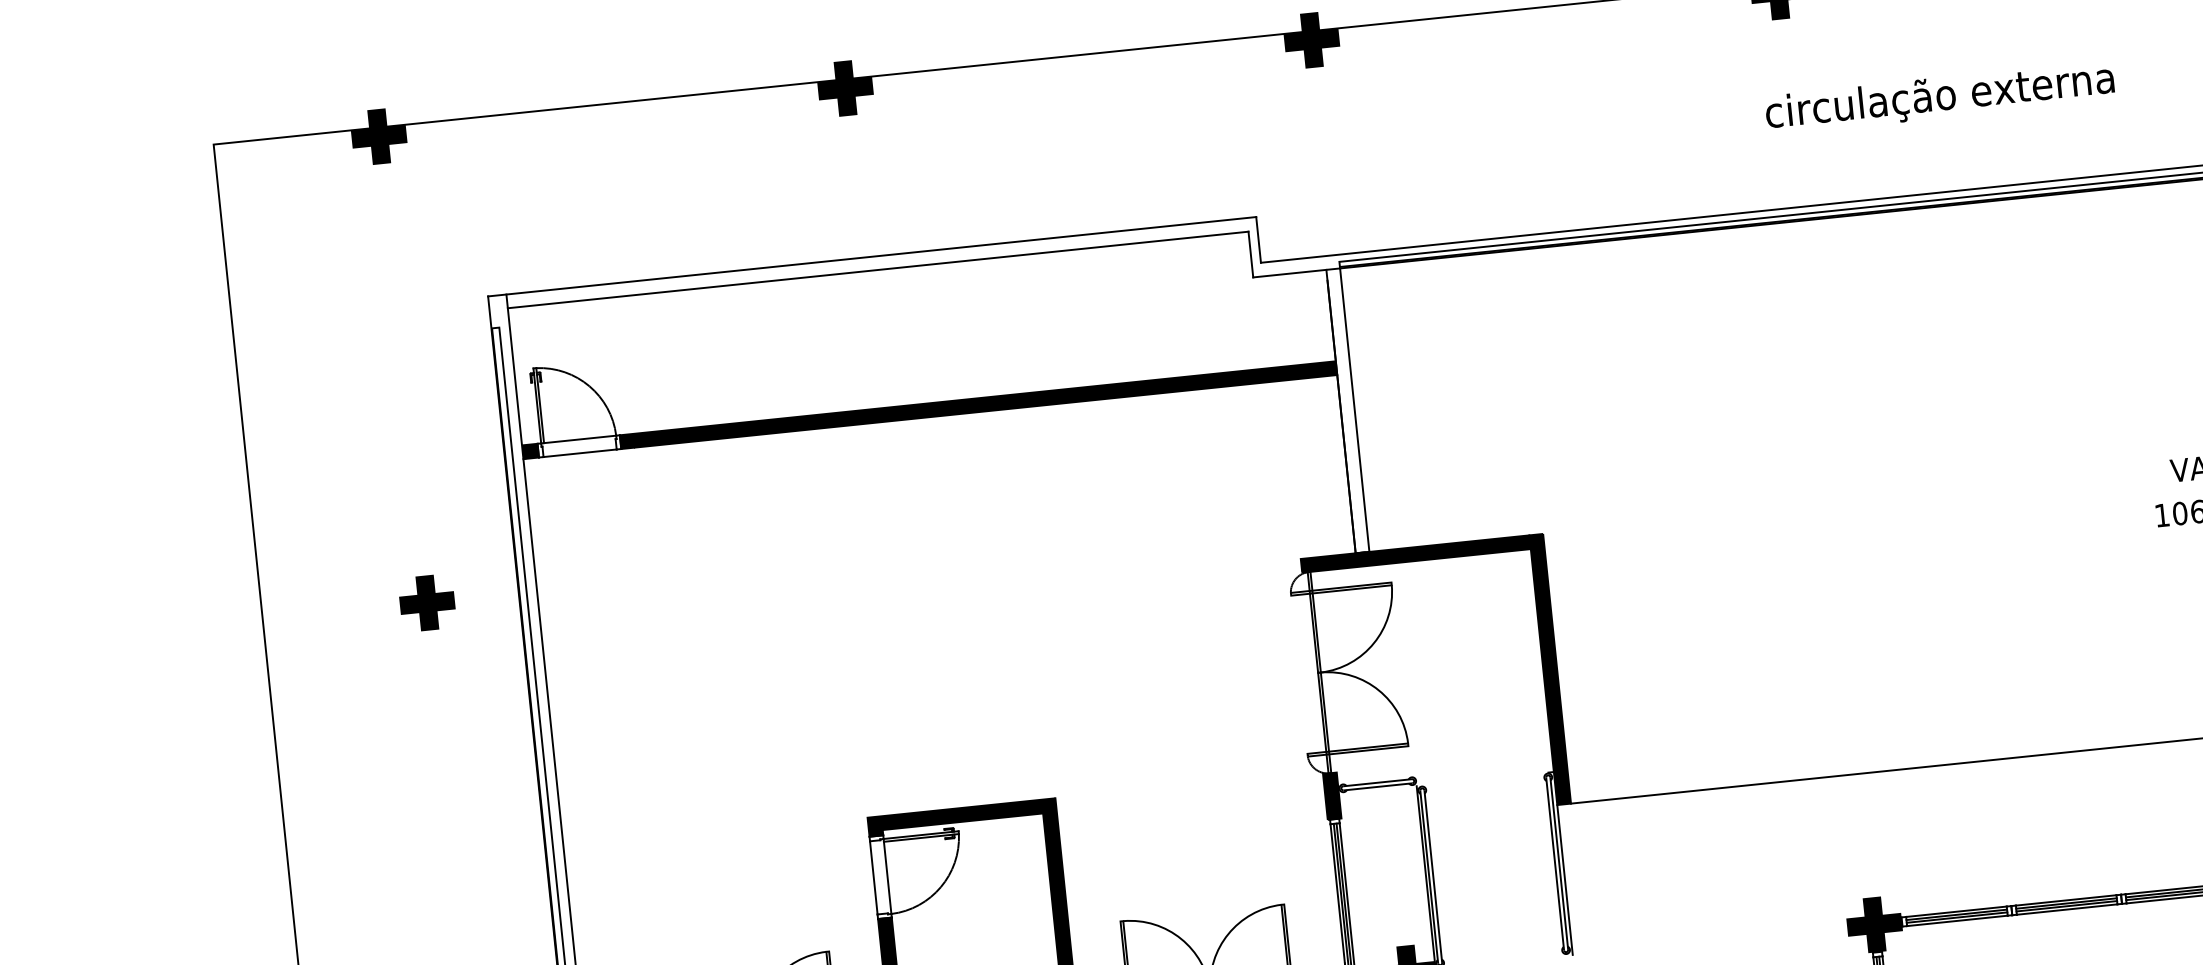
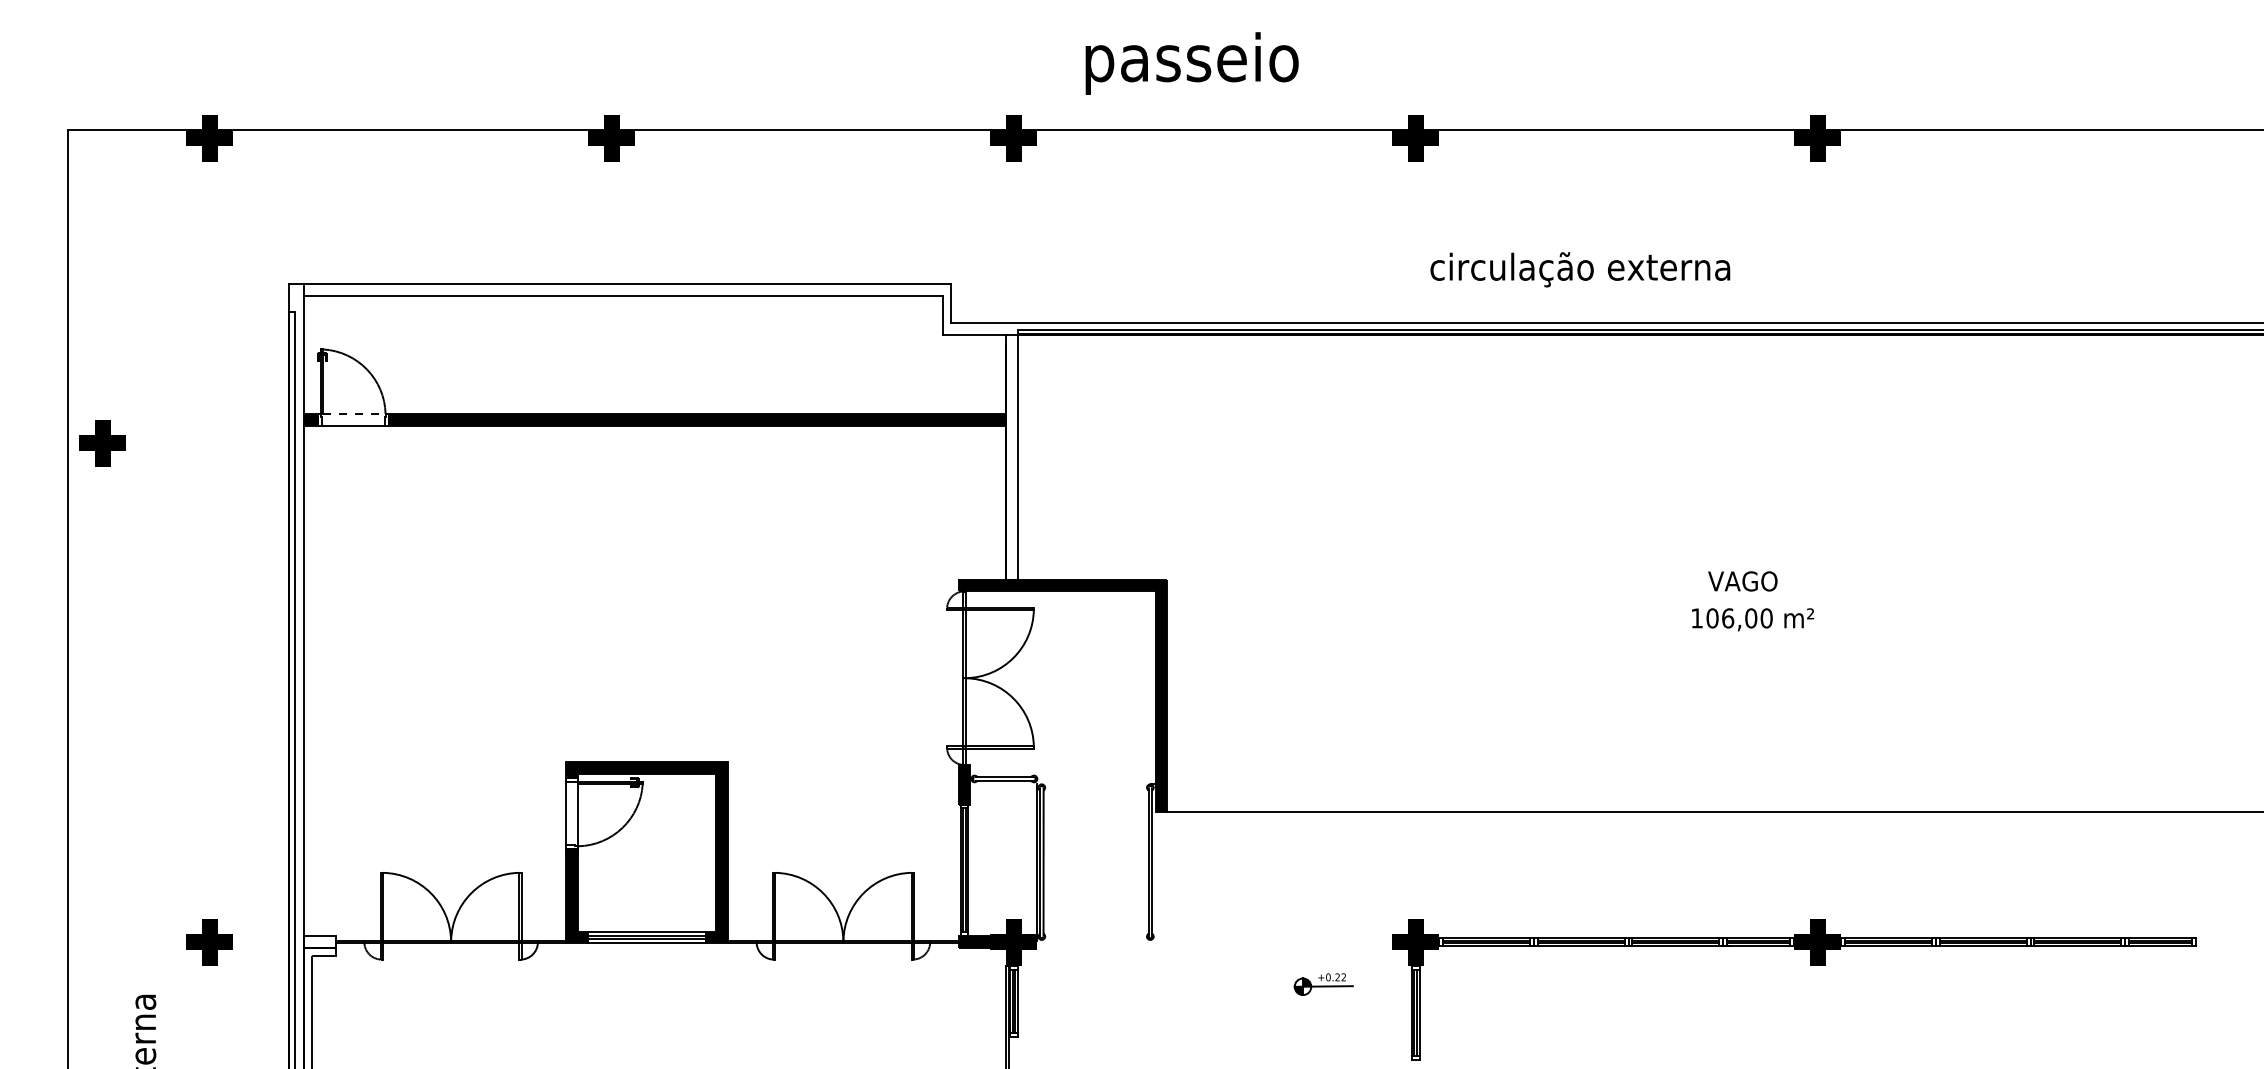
text: (1940, 97) -> (1580, 269), moved
line: (581, 439) -> (355, 414), solid -> dashed
part: (427, 603) -> (102, 443), moved
line: (1564, 879) -> (1155, 876), removed

